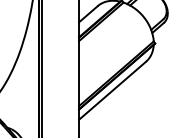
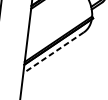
line: (112, 91) -> (53, 53), solid -> dashed

